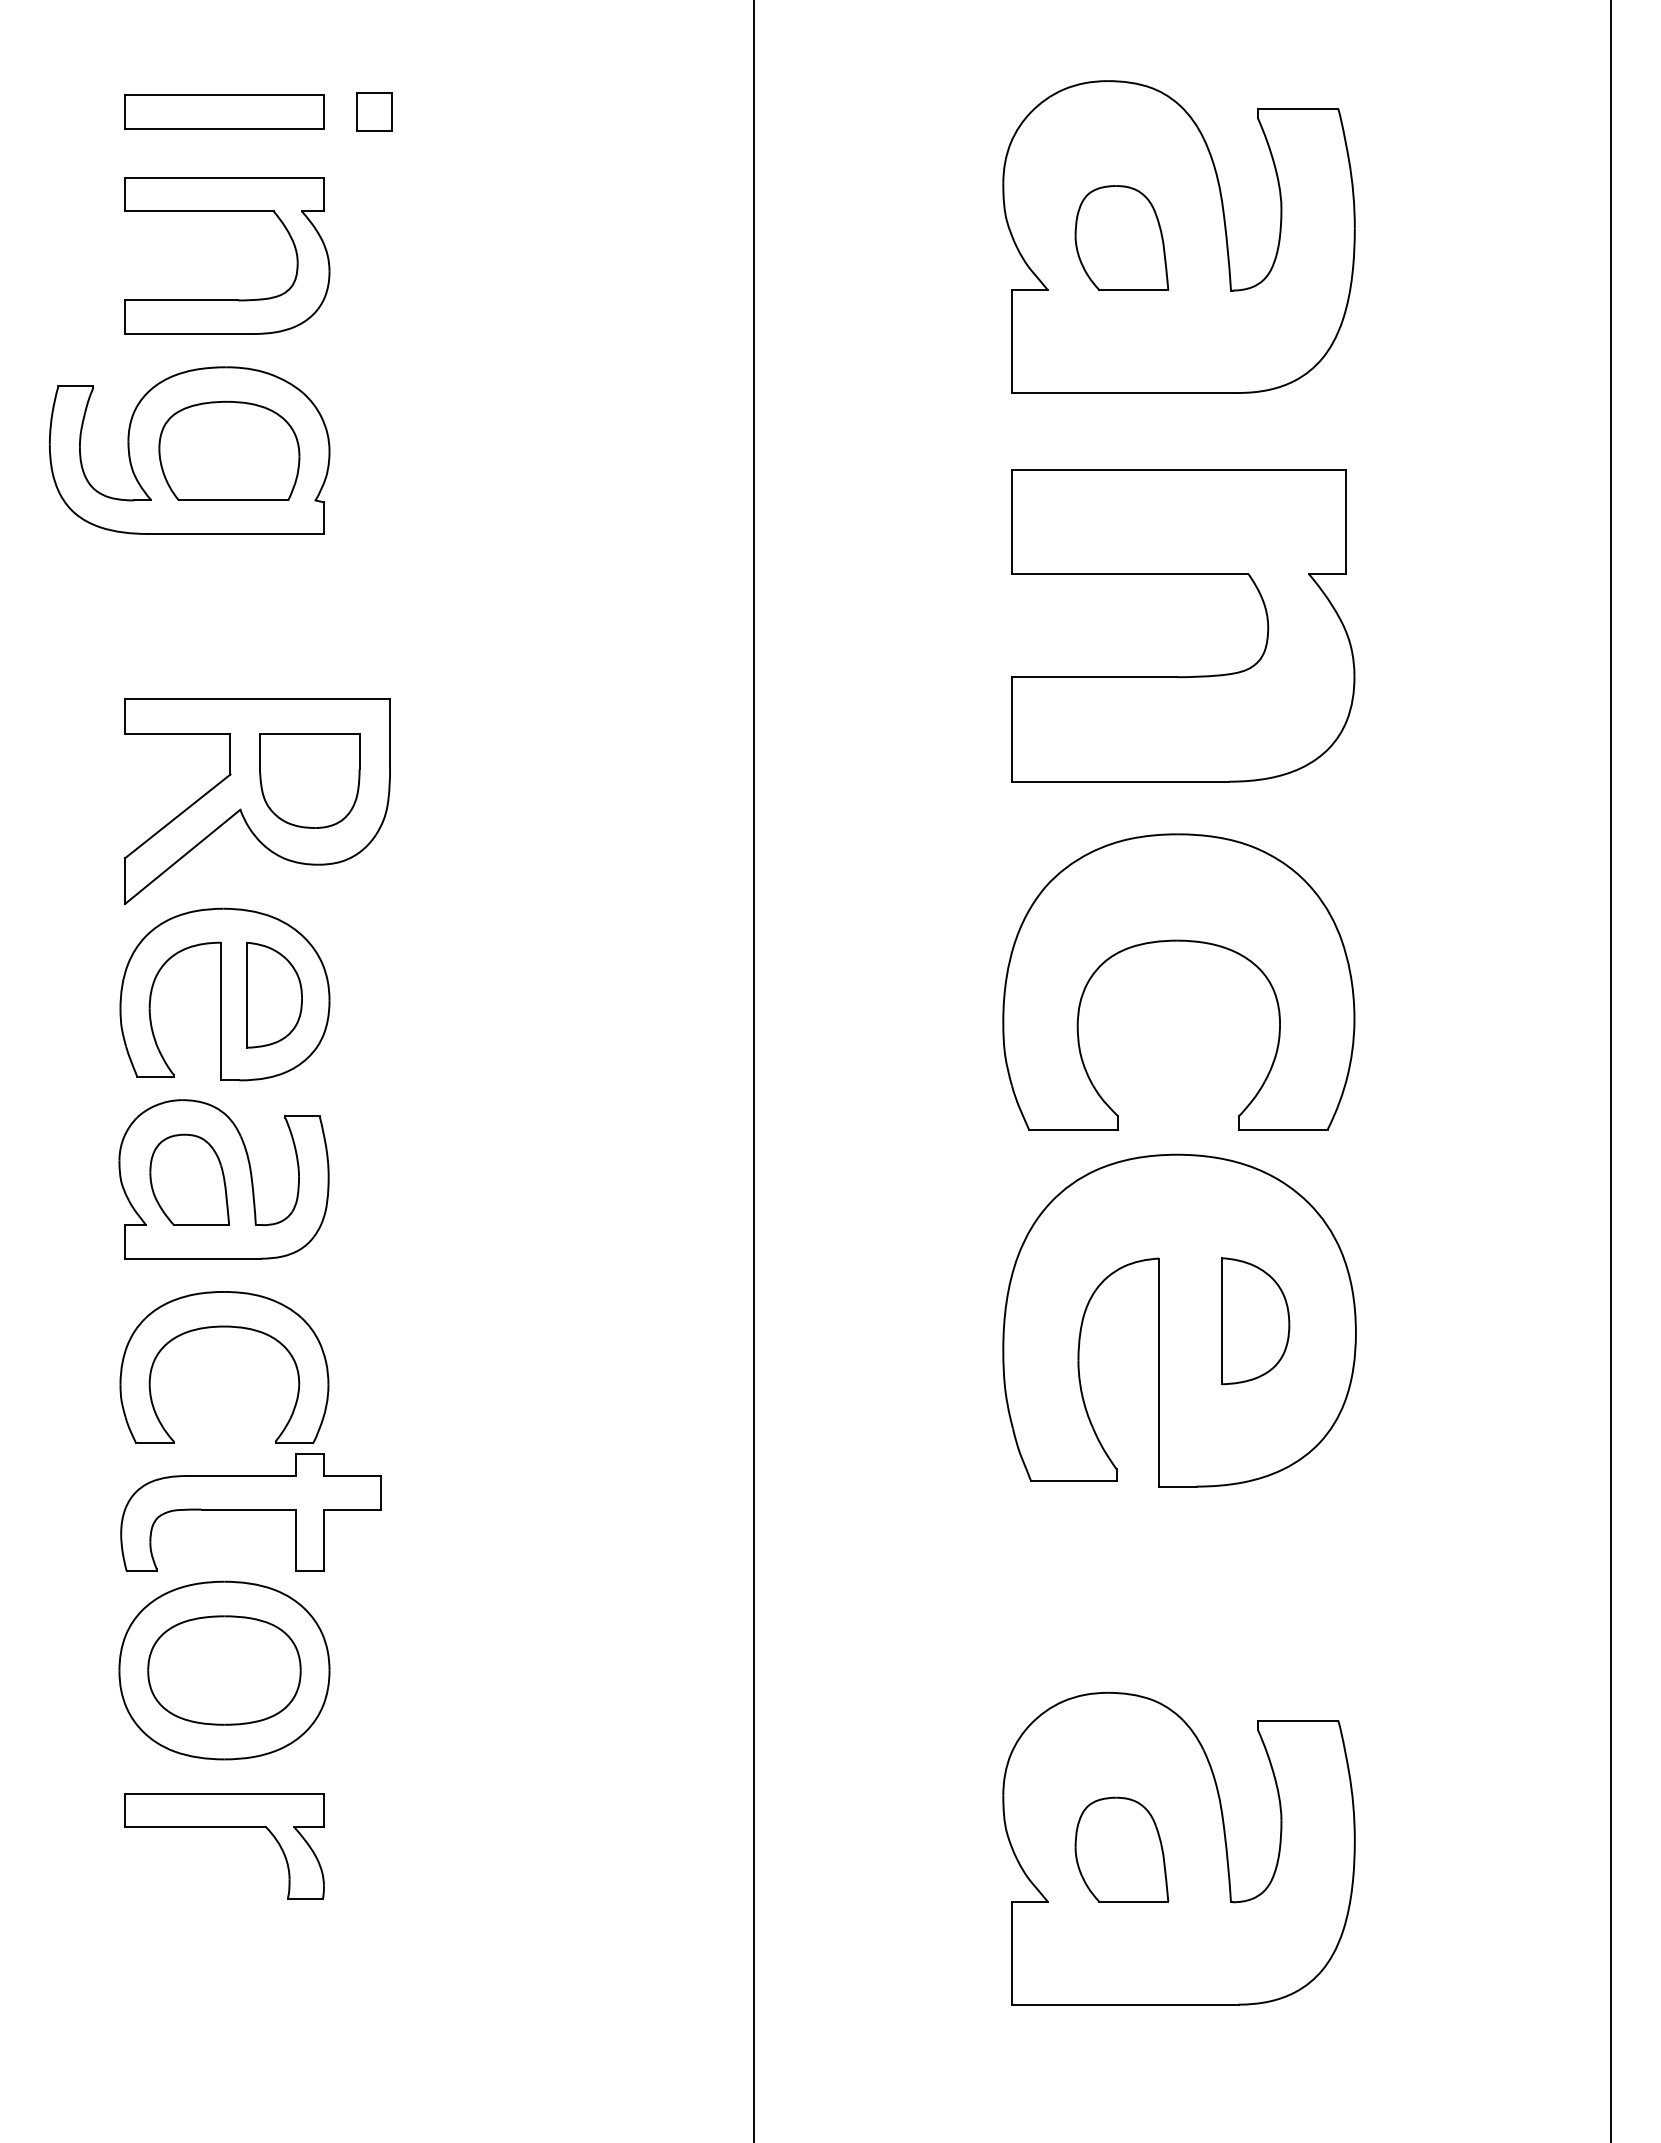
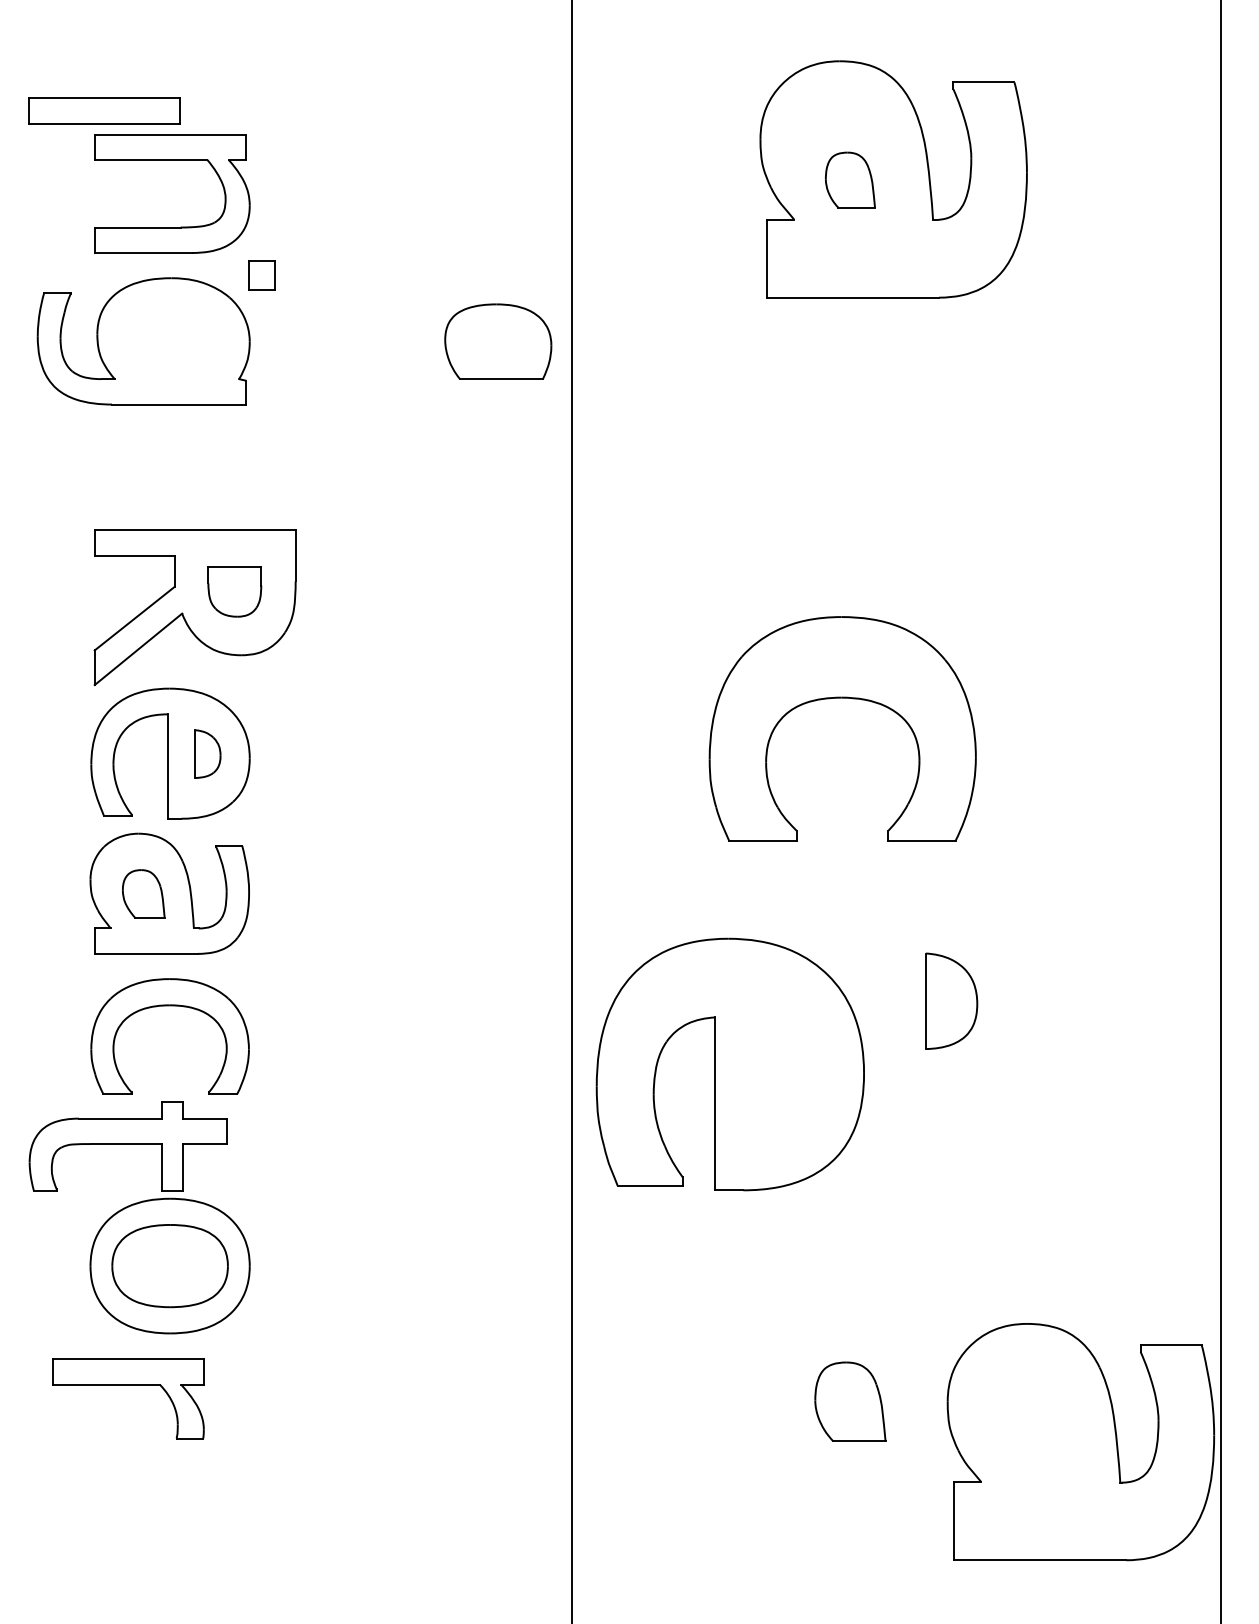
part: (224, 111) -> (104, 110), moved
part: (374, 111) -> (261, 275), moved
part: (1121, 237) -> (850, 179), size x0.7
part: (229, 450) -> (498, 341), moved
part: (1183, 574) -> (897, 435), removed
part: (309, 780) -> (234, 591), size x0.7
part: (1178, 941) -> (842, 698), moved
part: (274, 994) -> (208, 753), size x0.6
part: (189, 1179) -> (143, 893), size x0.7
part: (1179, 1320) -> (730, 1064), moved
part: (250, 1512) -> (127, 1146), moved
part: (224, 1827) -> (128, 1385), moved
part: (1178, 1848) -> (1080, 1441), moved

